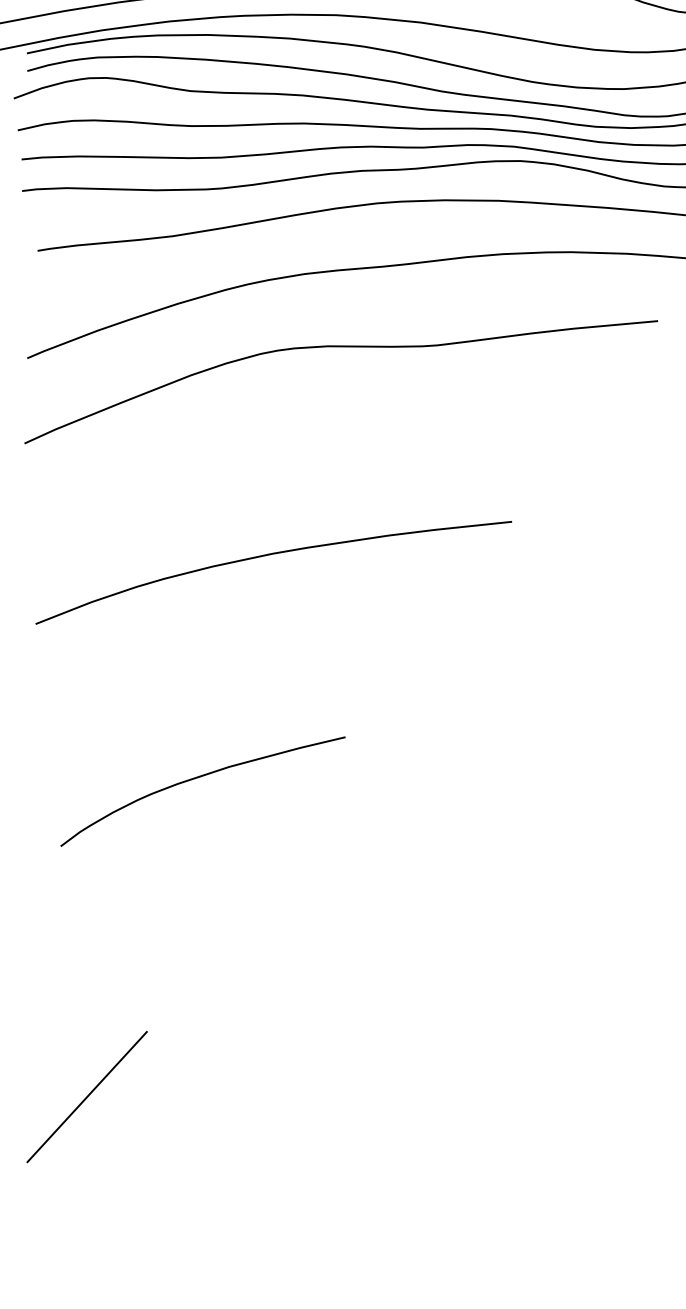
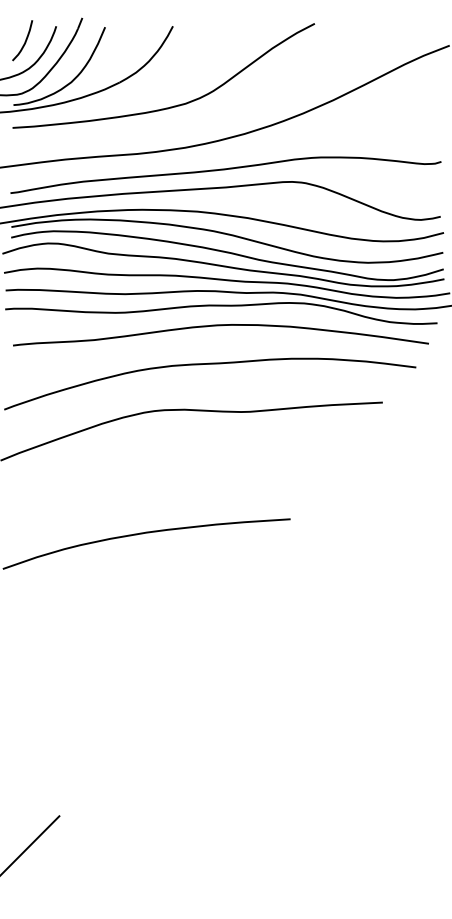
curve: (199, 778) -> (97, 665), removed

